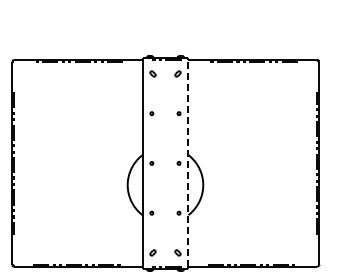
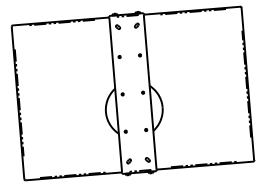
line: (188, 162) -> (150, 91), dashed -> solid

